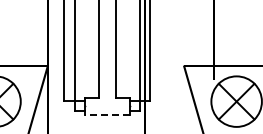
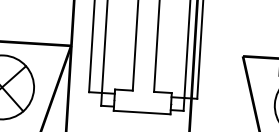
line: (106, 114) -> (141, 112), dashed -> solid

